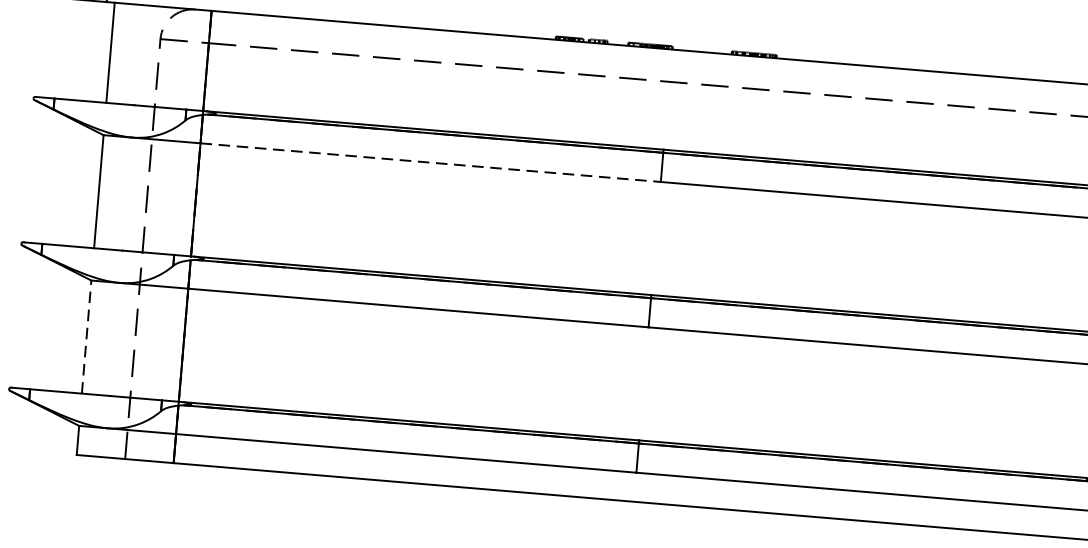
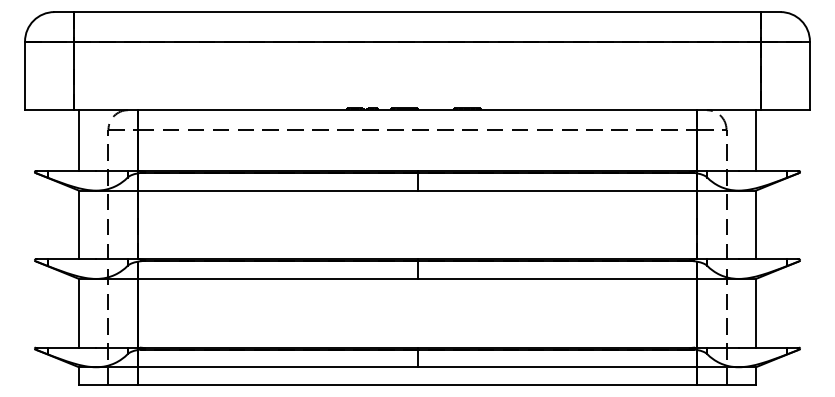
line: (430, 162) -> (277, 190), dashed -> solid
line: (87, 335) -> (79, 312), dashed -> solid

